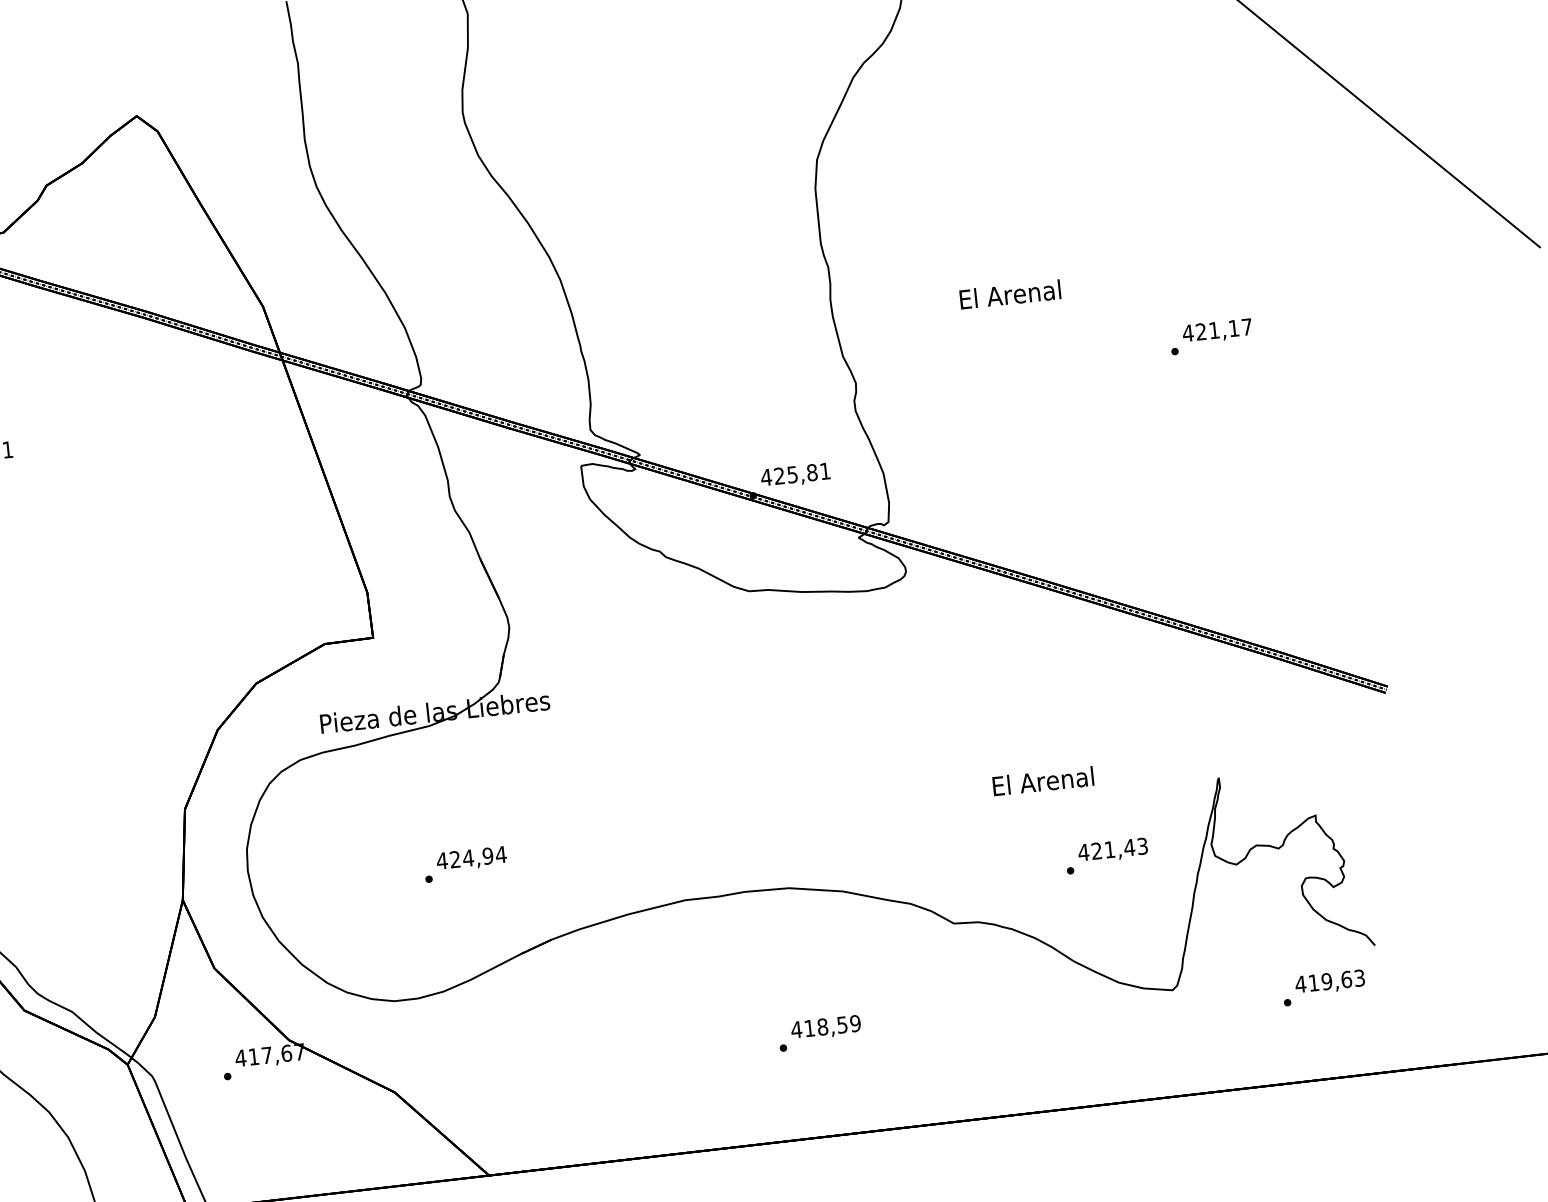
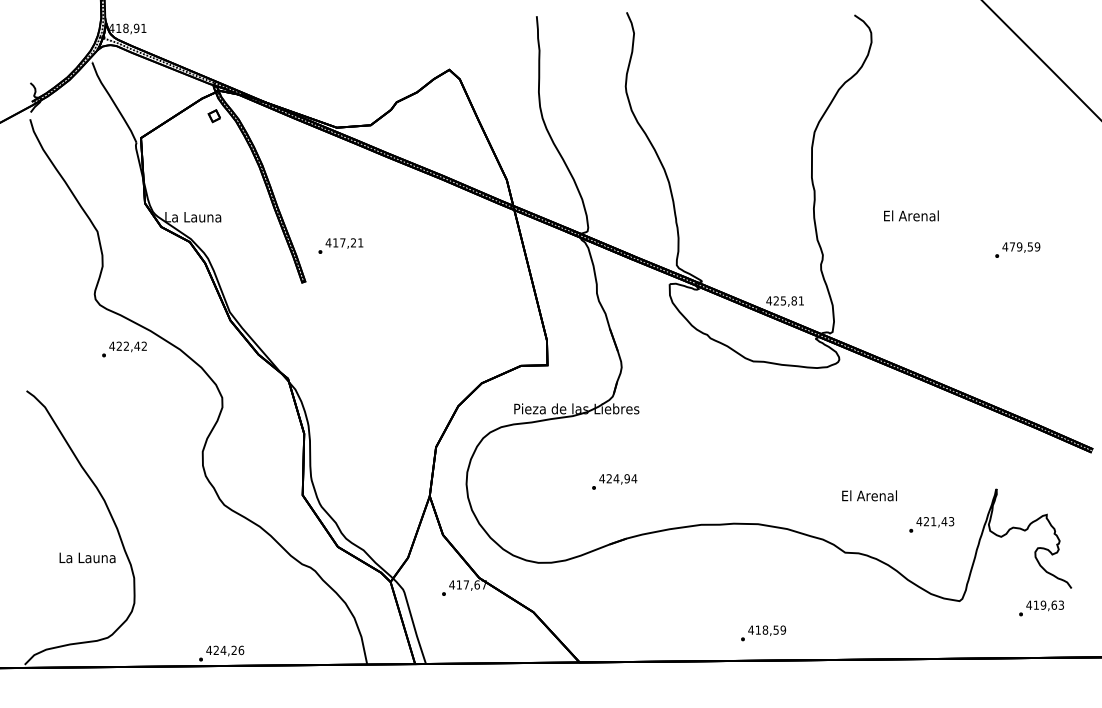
text: (1223, 328) -> (1024, 246), 421,17 -> 479,59
text: (1043, 780) -> (869, 495), moved
text: (465, 863) -> (614, 481), moved
text: (819, 1033) -> (763, 633), moved

